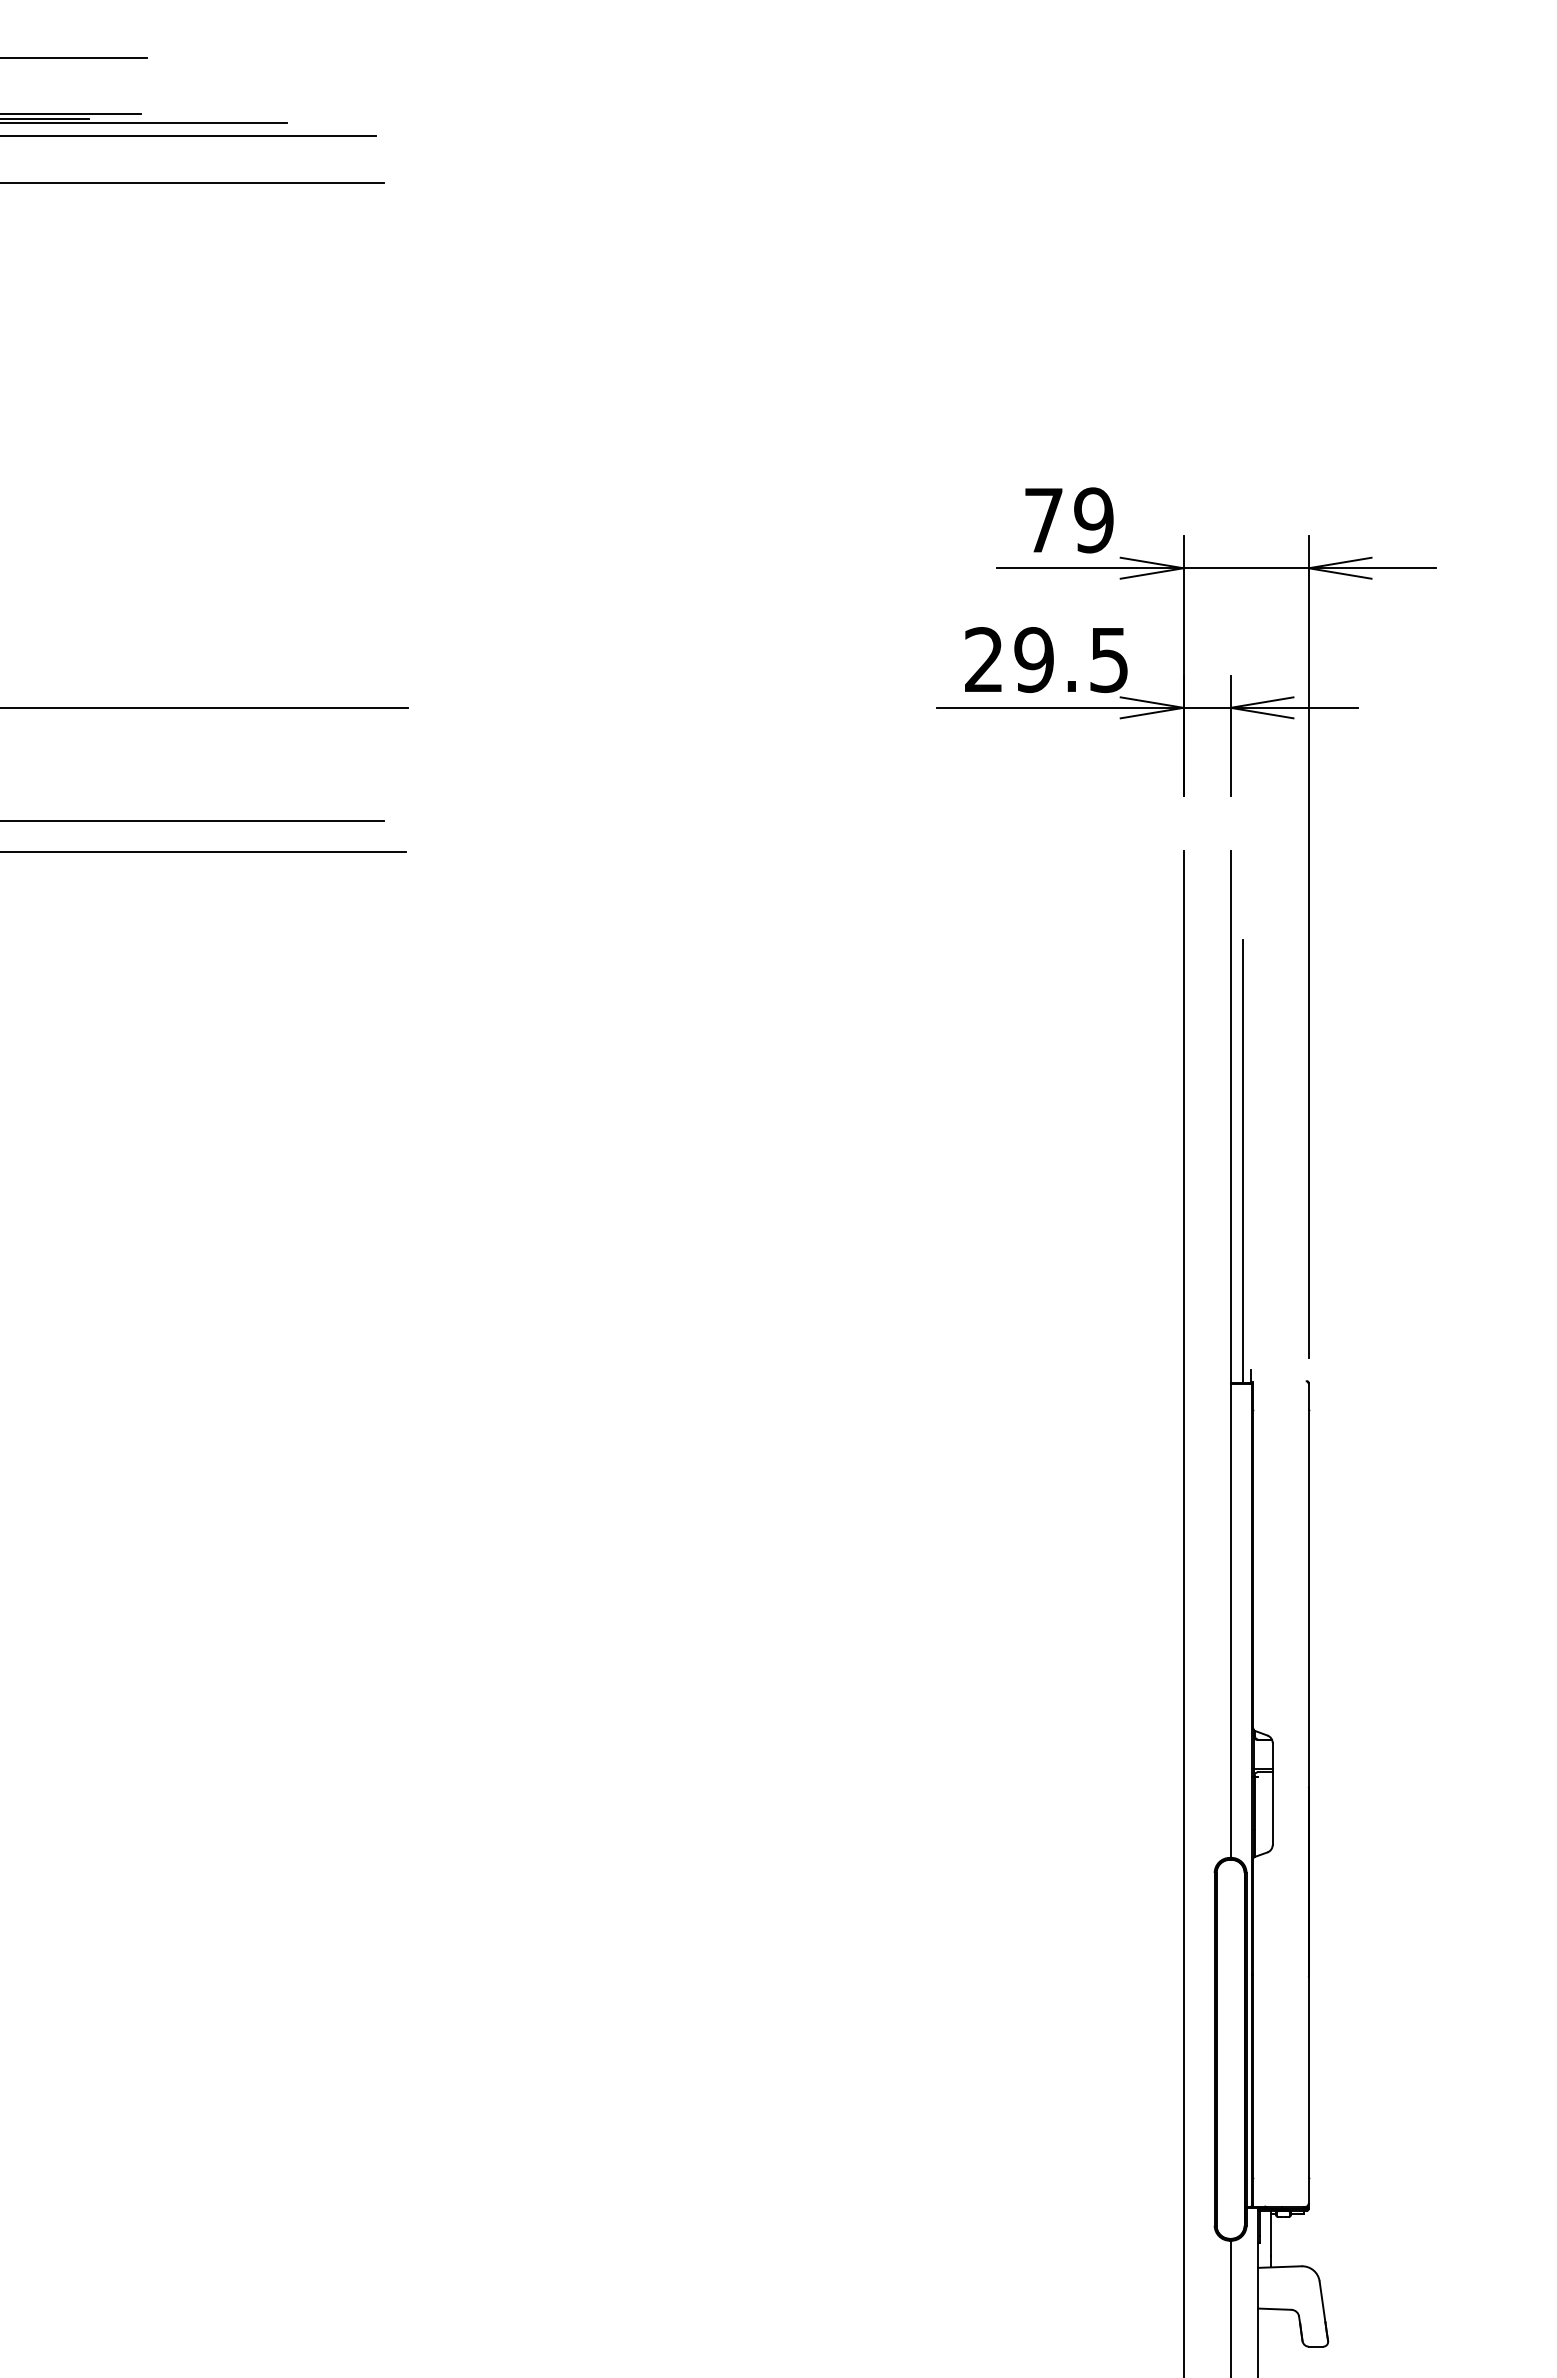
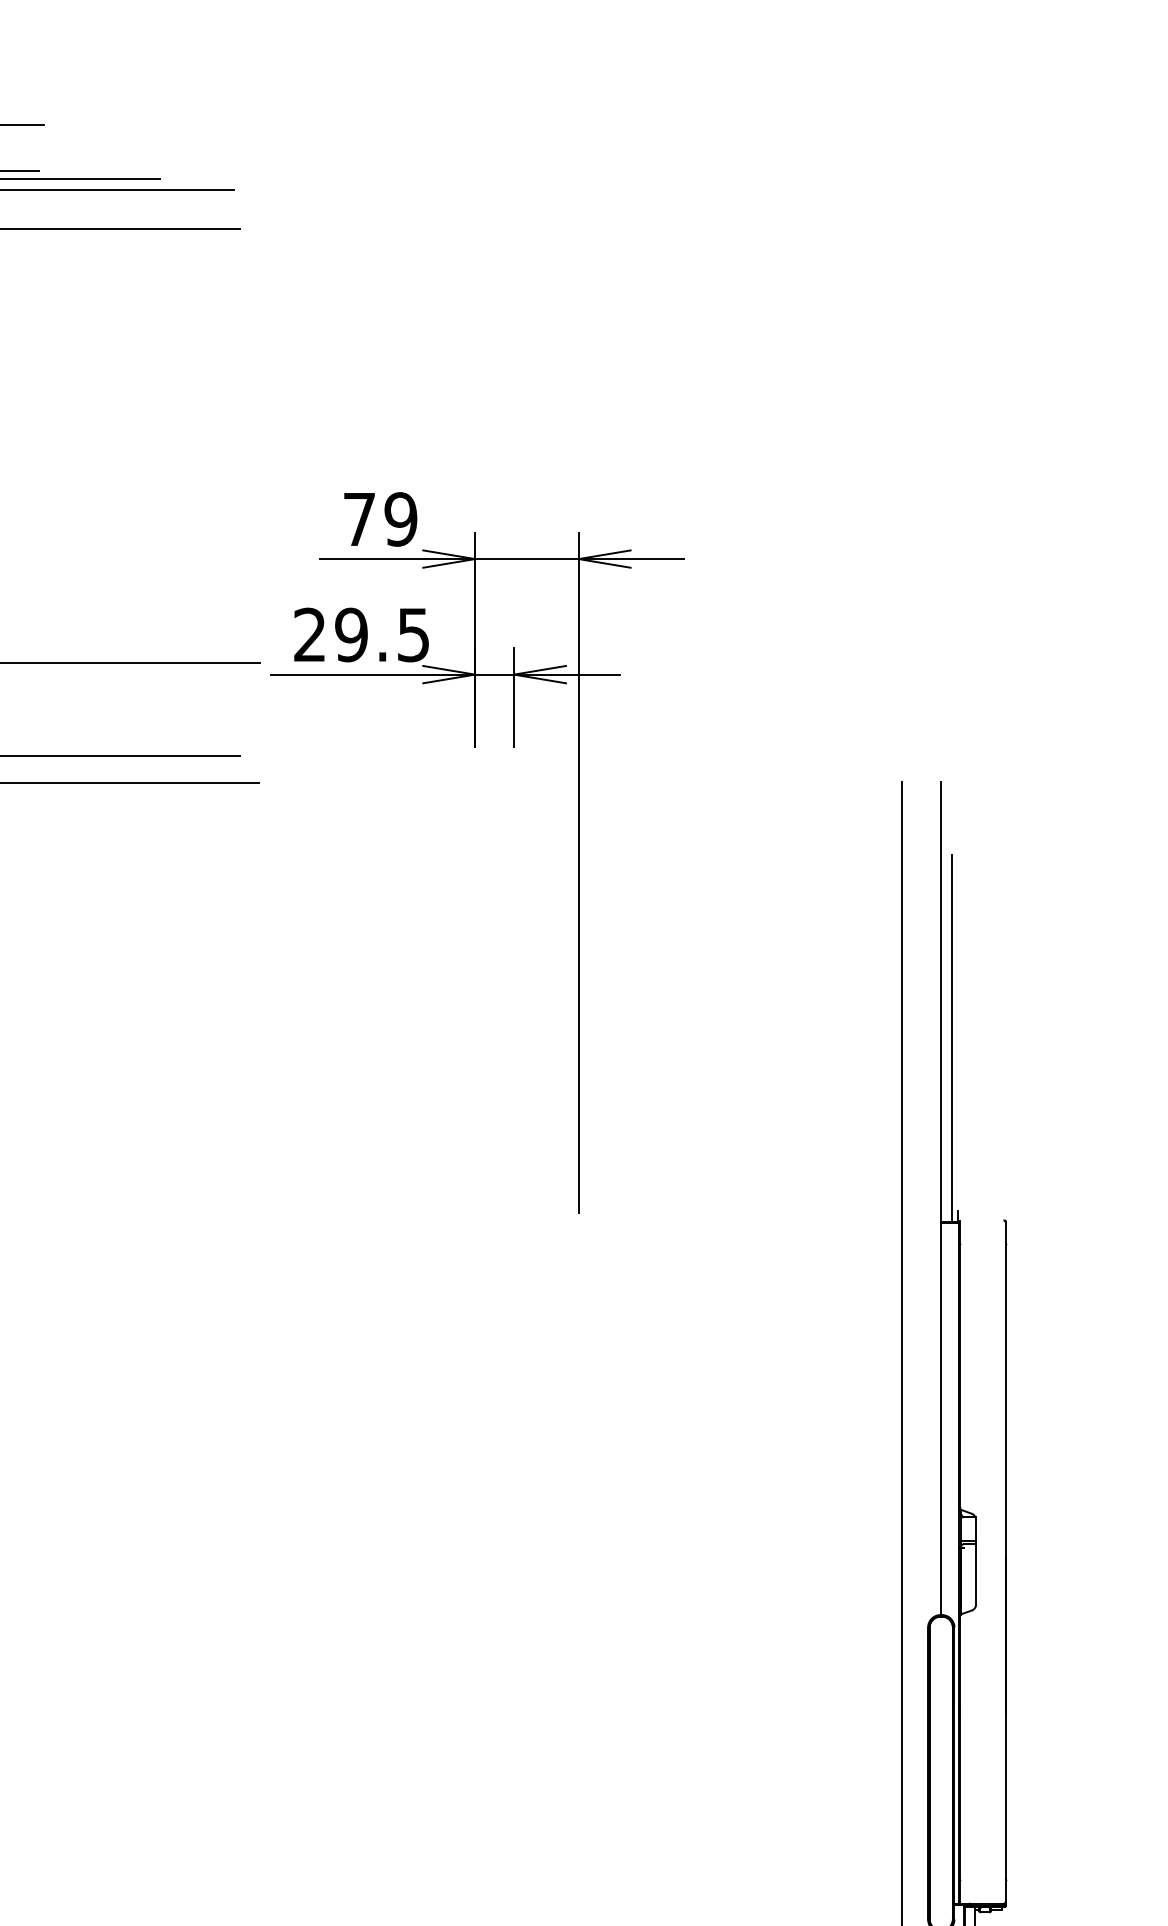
part: (1308, 922) -> (578, 852), moved

